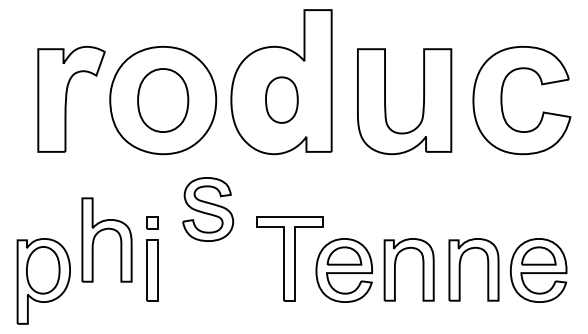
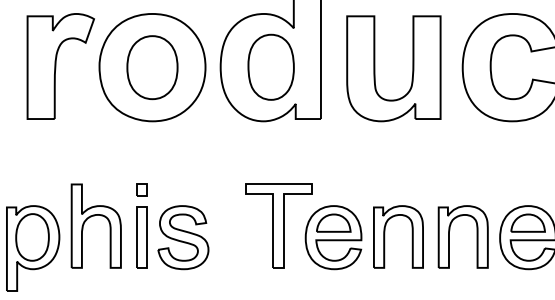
part: (281, 99) -> (270, 66), size x1.43
part: (208, 209) -> (183, 237), moved
part: (104, 230) -> (93, 216), moved

